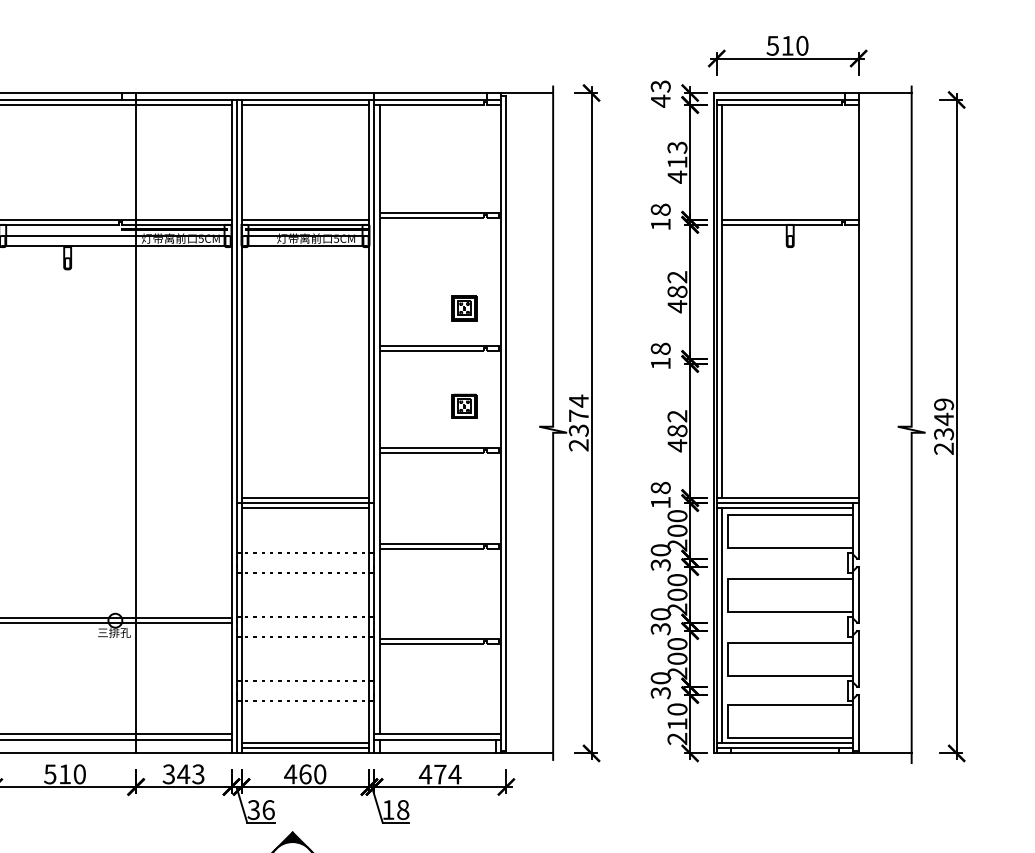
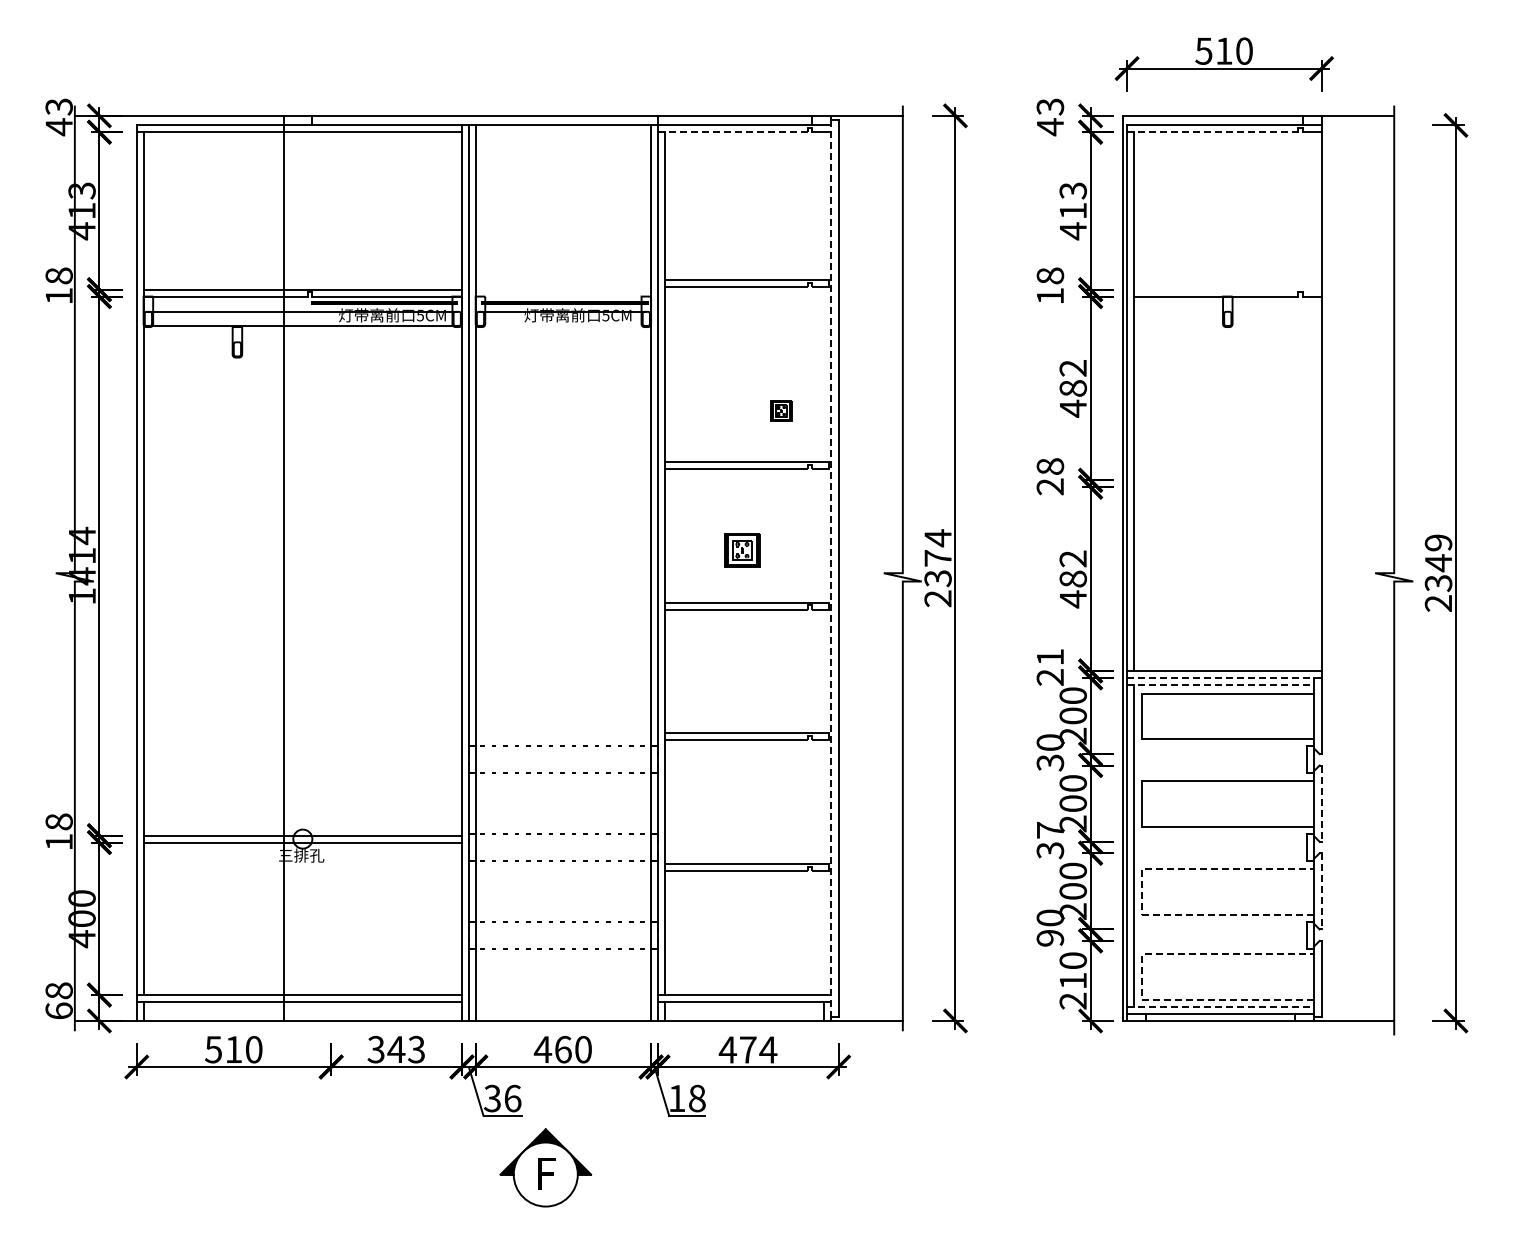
line: (305, 105) -> (563, 132), removed
line: (428, 105) -> (732, 132), solid -> dashed
line: (779, 105) -> (1212, 132), solid -> dashed
line: (305, 219) -> (563, 289), removed
line: (790, 219) -> (1227, 289), removed
line: (305, 224) -> (563, 296), removed
line: (305, 245) -> (563, 325), removed
part: (464, 308) -> (781, 410), size x0.6
text: (660, 363) -> (1049, 486), 18 -> 28
part: (464, 406) -> (742, 550), moved
line: (136, 422) -> (284, 567), moved
line: (501, 423) -> (831, 568), solid -> dashed
text: (660, 494) -> (1050, 666), 18 -> 21
line: (305, 497) -> (563, 670), removed
line: (304, 502) -> (562, 677), removed
line: (787, 502) -> (1224, 677), solid -> dashed
line: (305, 507) -> (563, 684), removed
line: (785, 507) -> (1221, 684), solid -> dashed
line: (858, 595) -> (1321, 804), solid -> dashed
text: (660, 614) -> (1050, 830), 30 -> 37
line: (728, 658) -> (1142, 891), solid -> dashed
line: (858, 658) -> (1321, 891), solid -> dashed
text: (660, 693) -> (1050, 938), 30 -> 90
line: (728, 721) -> (1142, 977), solid -> dashed
line: (305, 743) -> (563, 1007), removed
line: (785, 743) -> (1221, 1007), solid -> dashed
line: (305, 748) -> (563, 1014), removed

